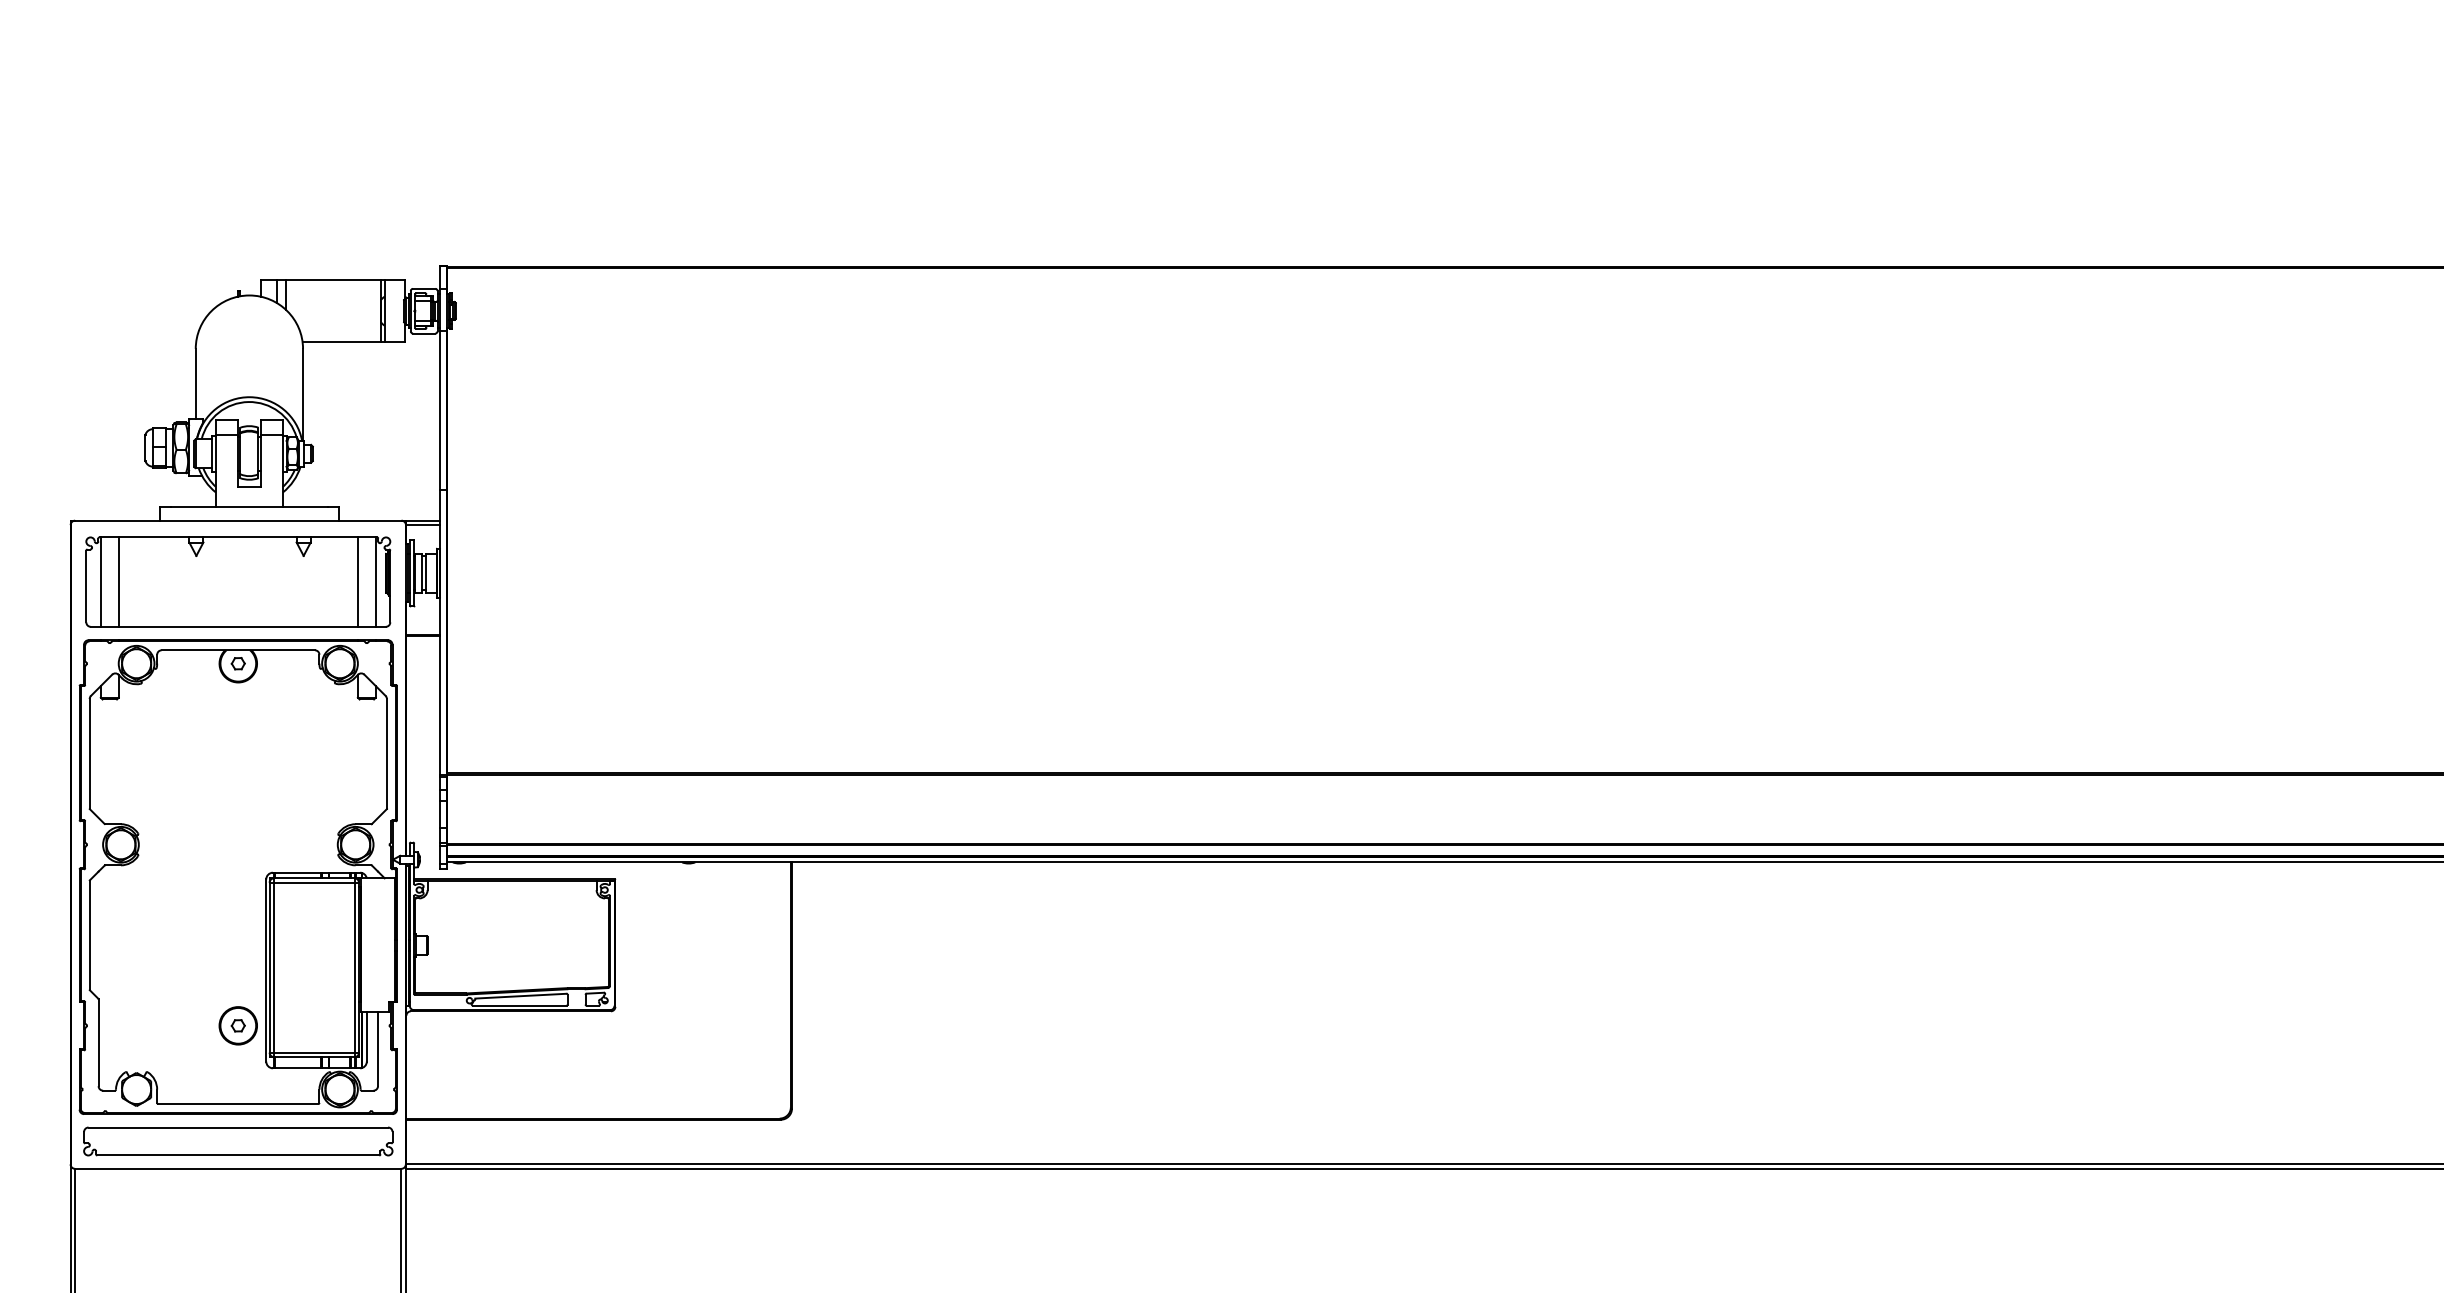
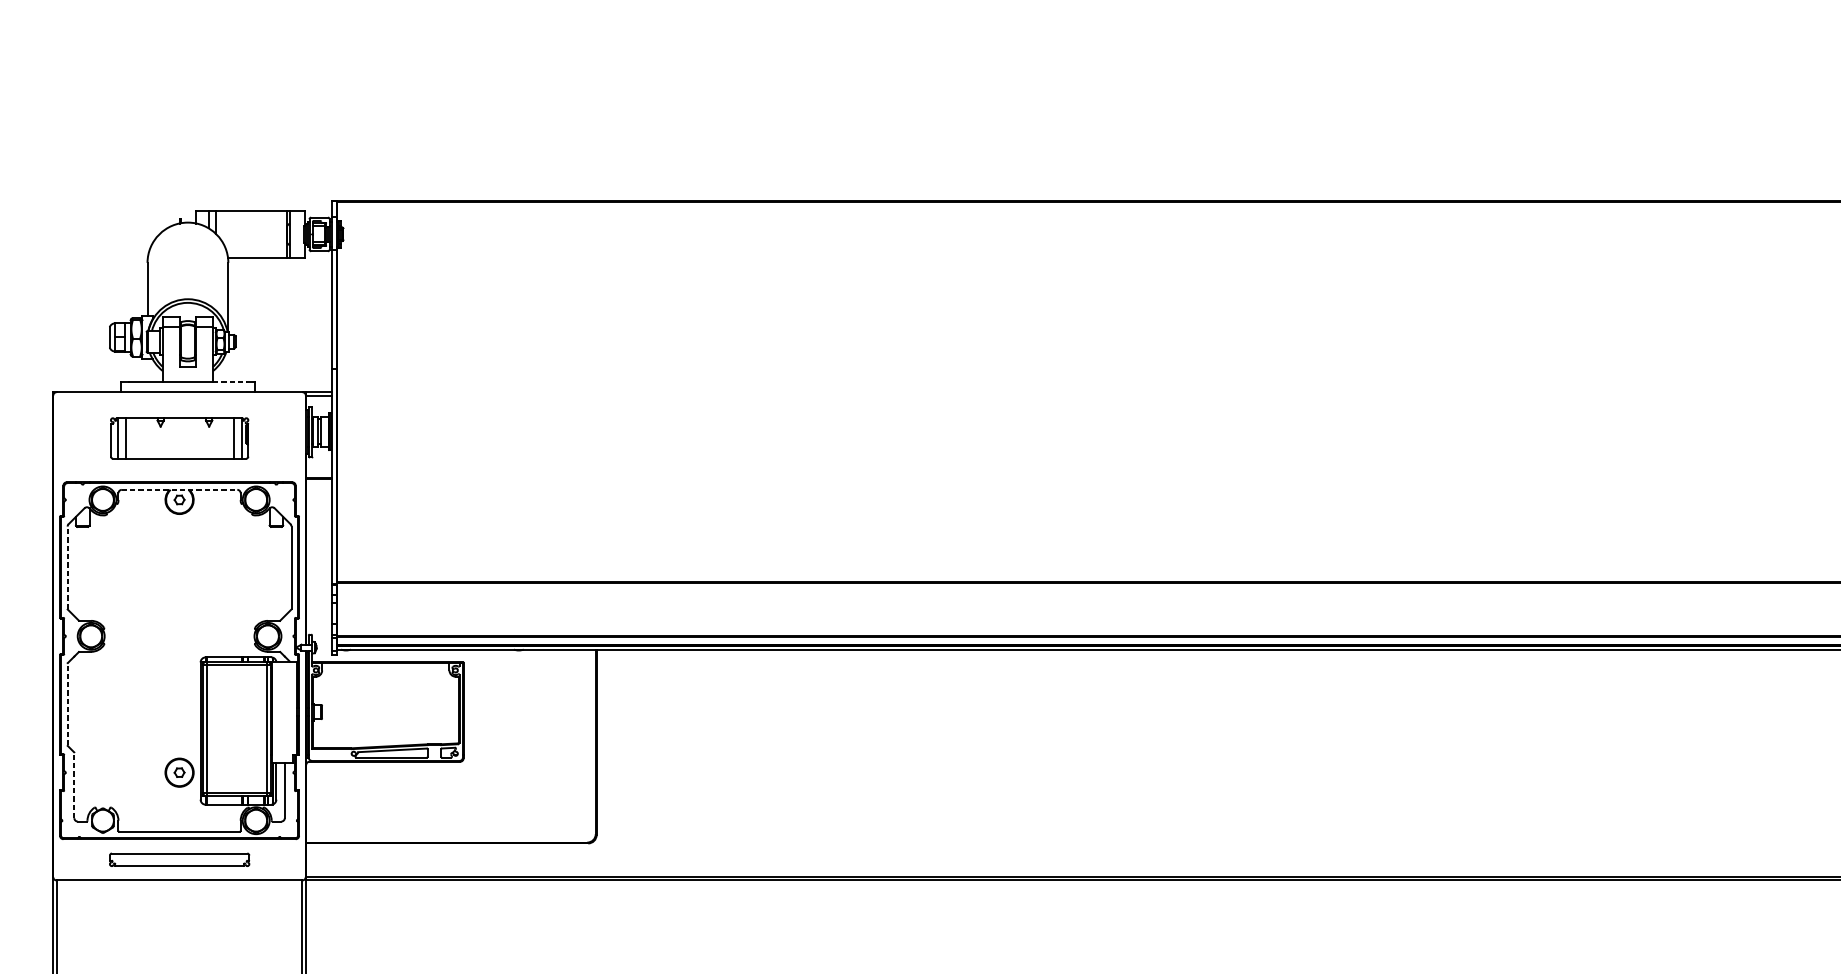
line: (305, 507) -> (230, 382), solid -> dashed
part: (238, 581) -> (179, 438), size x0.6
line: (238, 650) -> (179, 490), solid -> dashed
line: (89, 753) -> (67, 567), solid -> dashed
line: (89, 934) -> (67, 703), solid -> dashed
line: (98, 1042) -> (74, 785), solid -> dashed
part: (238, 1141) -> (179, 859), size x0.6

